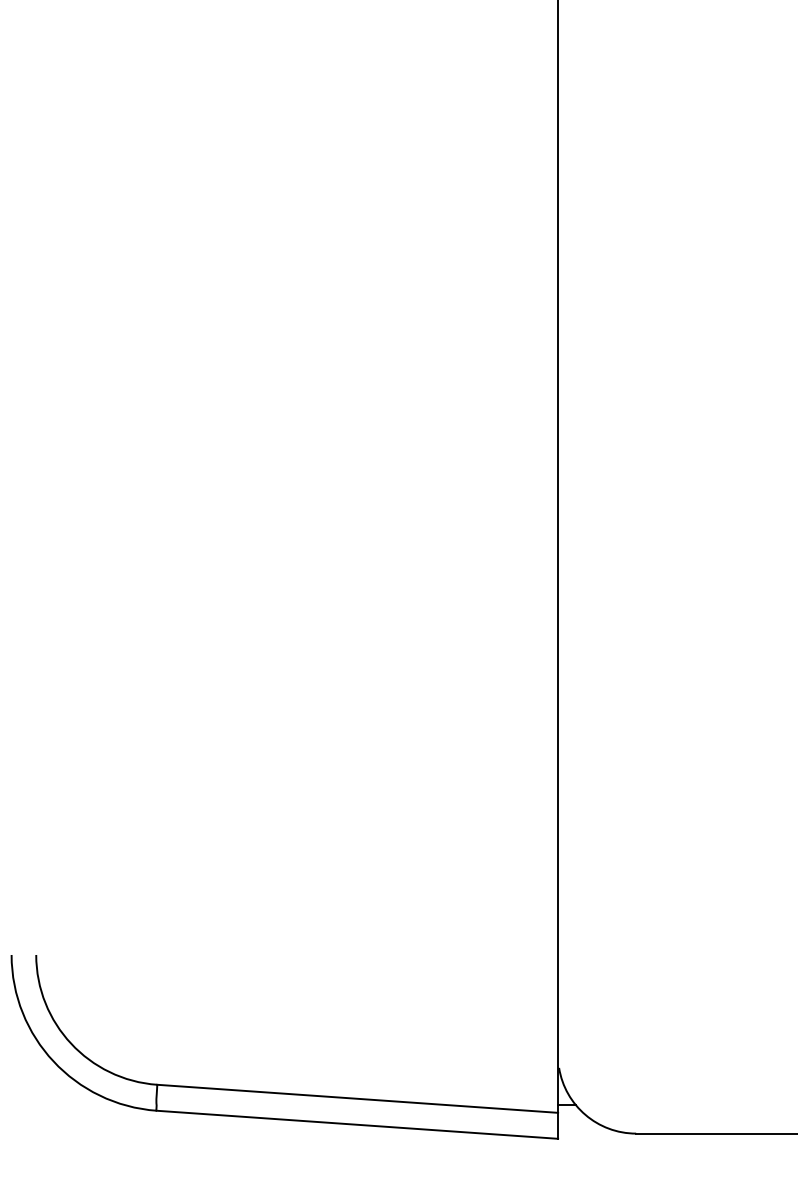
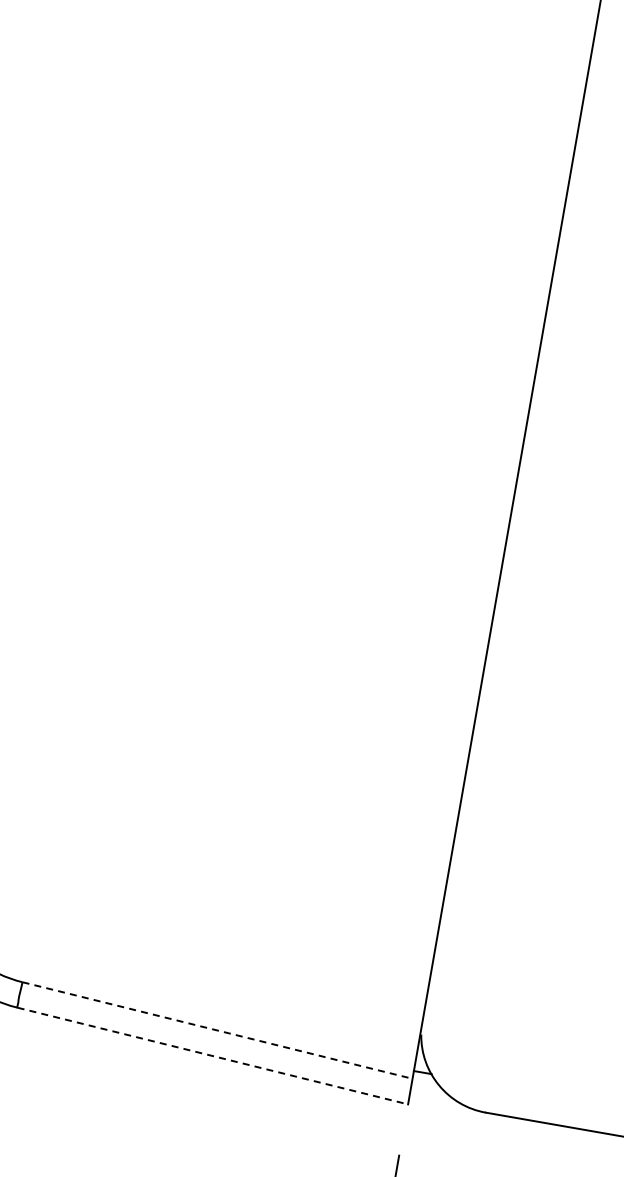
line: (357, 1098) -> (217, 1030), solid -> dashed
line: (357, 1124) -> (212, 1055), solid -> dashed

